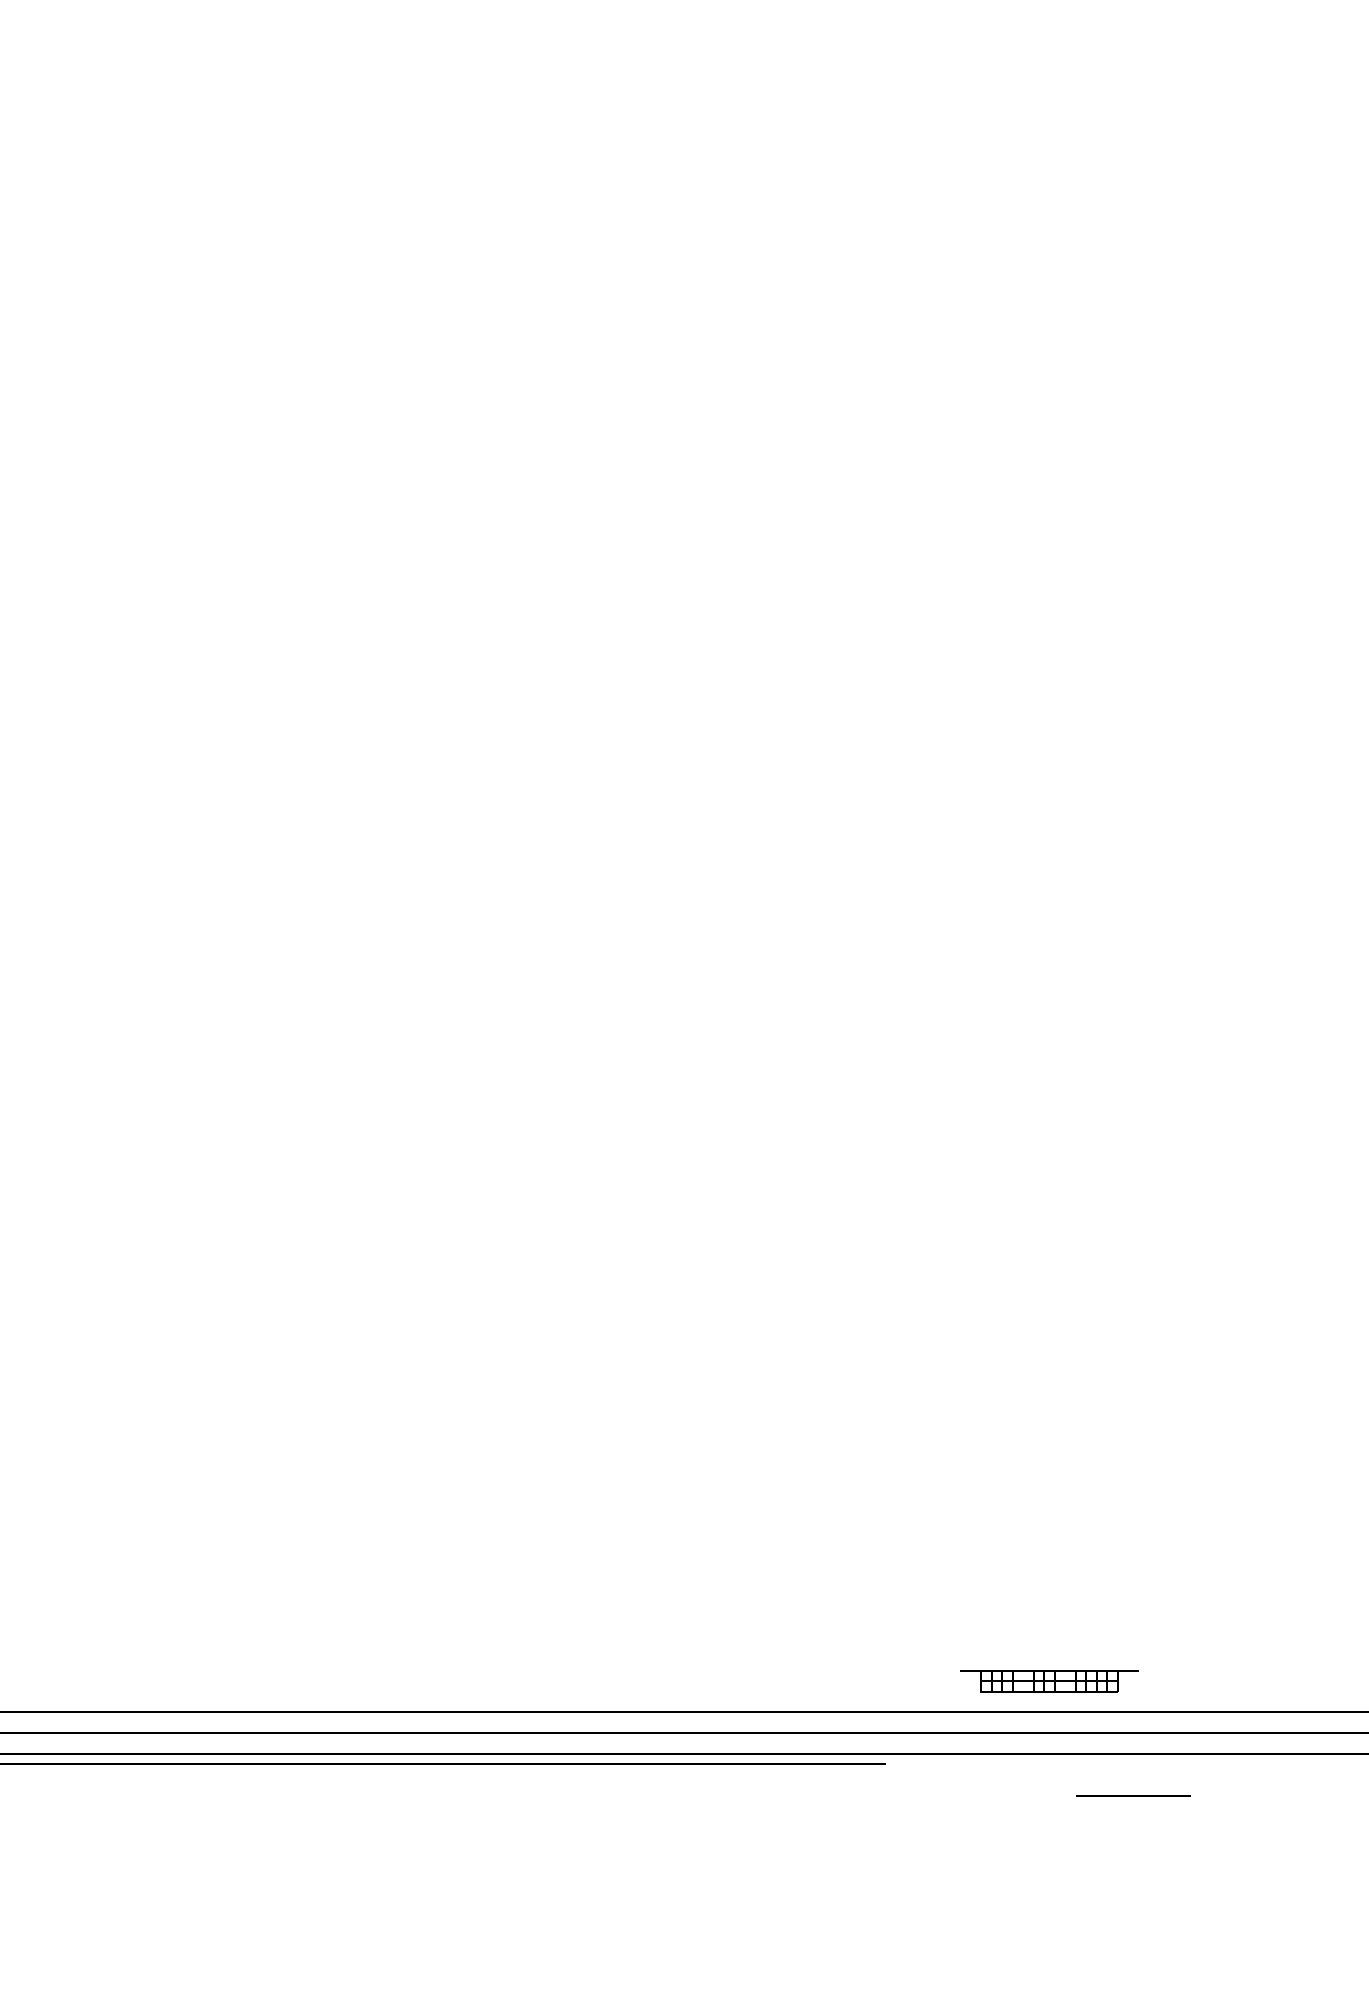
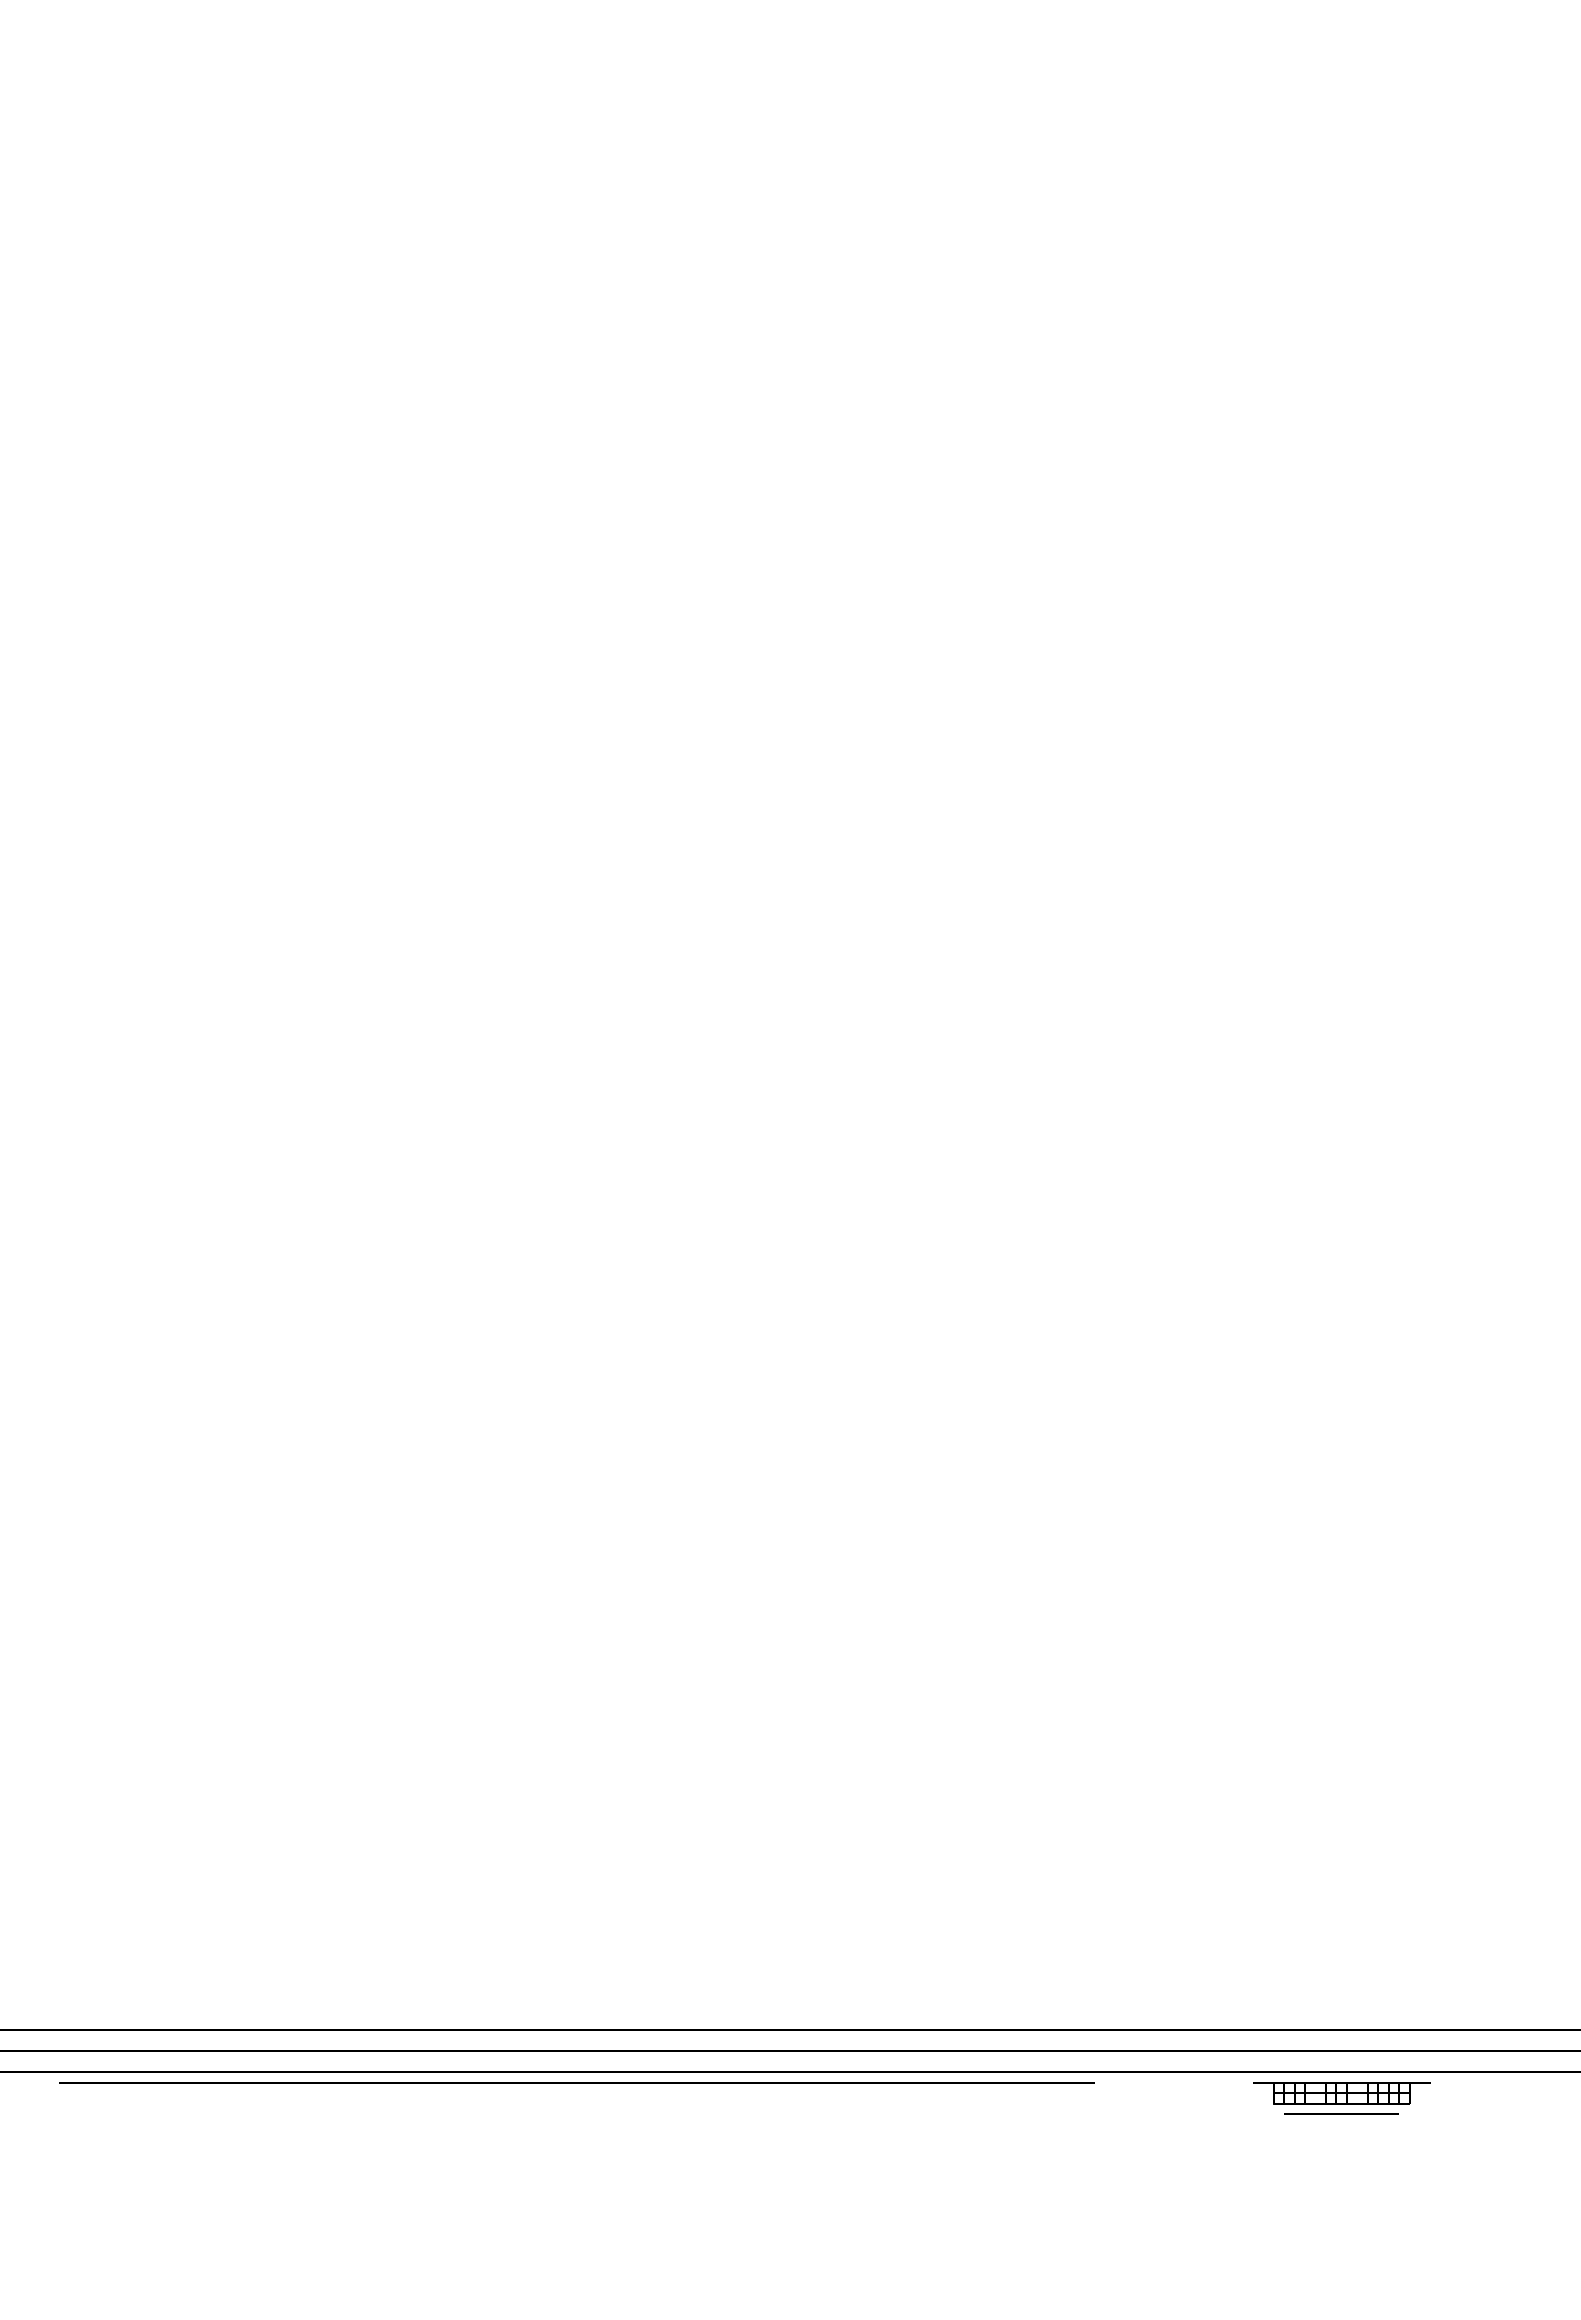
part: (1049, 1681) -> (1341, 2093), moved

